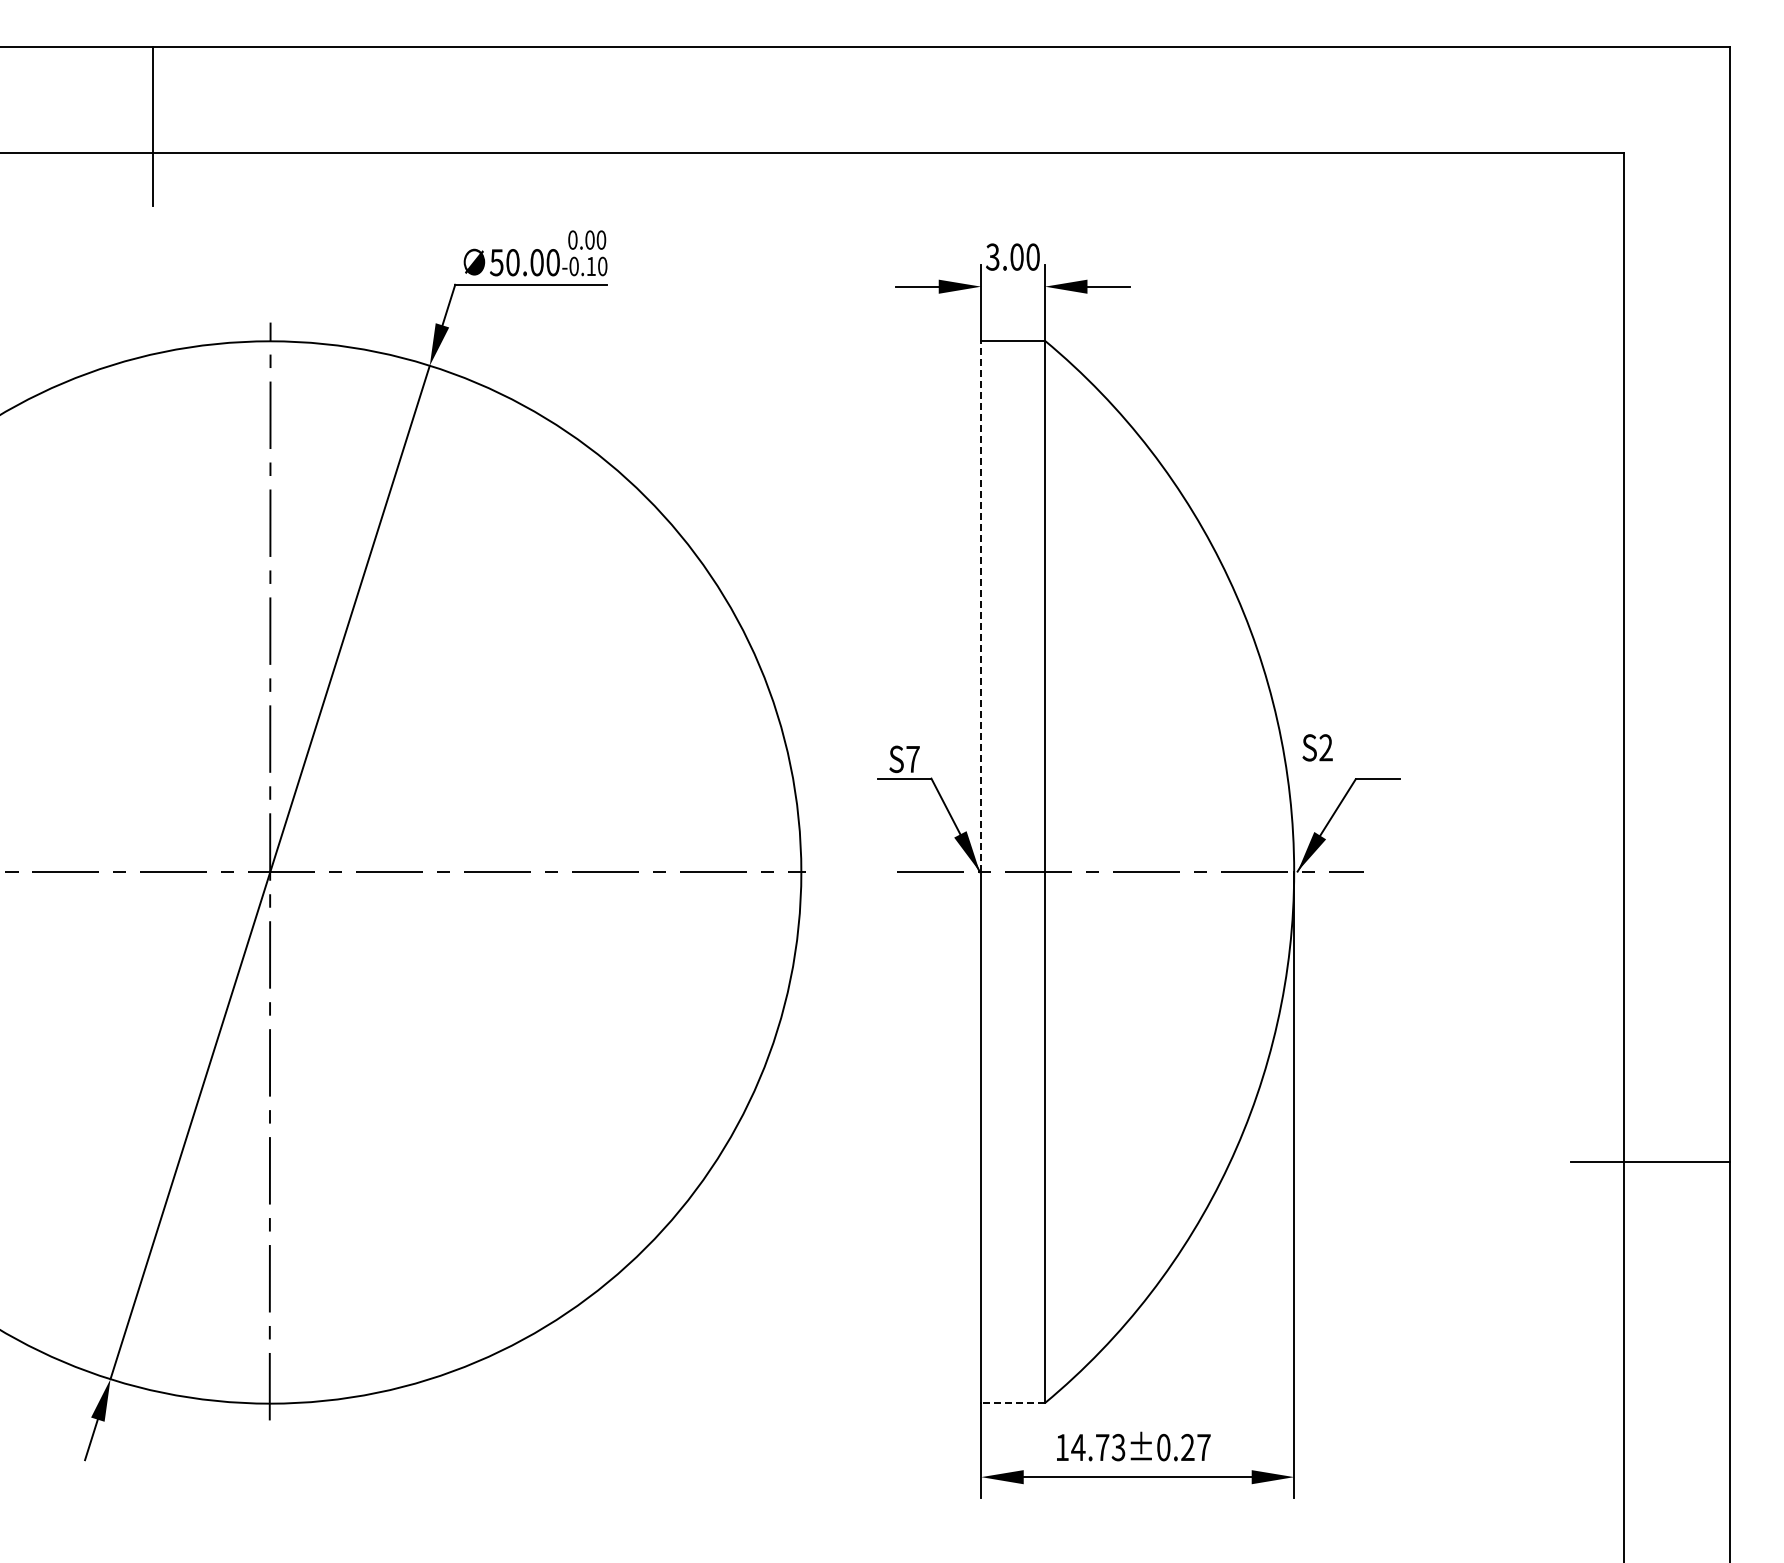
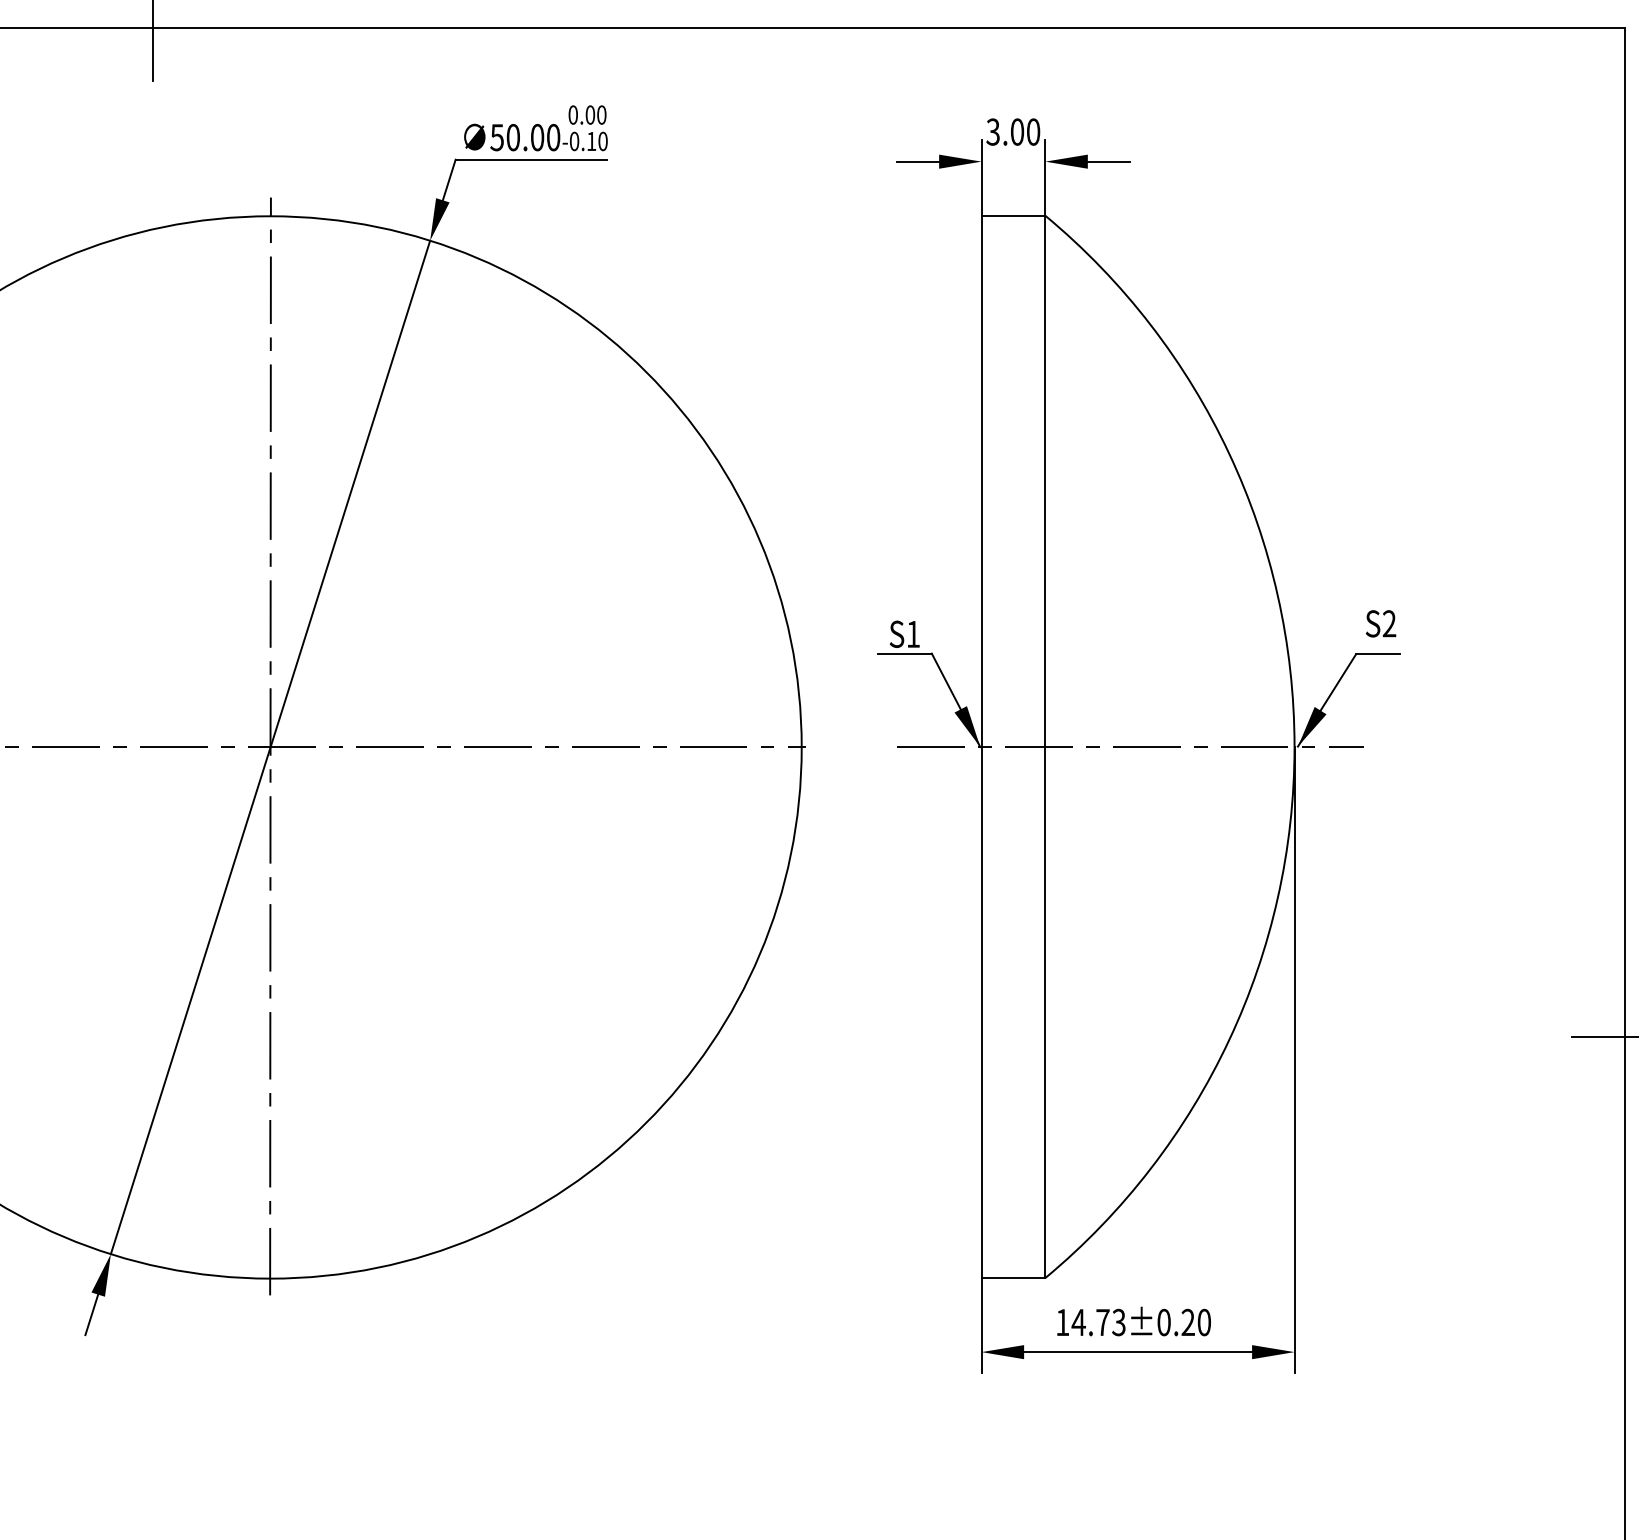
line: (981, 606) -> (981, 481), dashed -> solid
text: (1317, 747) -> (1380, 623), moved
text: (912, 759) -> (912, 634), S7 -> S1
line: (1013, 1403) -> (1013, 1278), dashed -> solid
text: (1203, 1447) -> (1203, 1322), 14.73±0.27 -> 14.73±0.20

